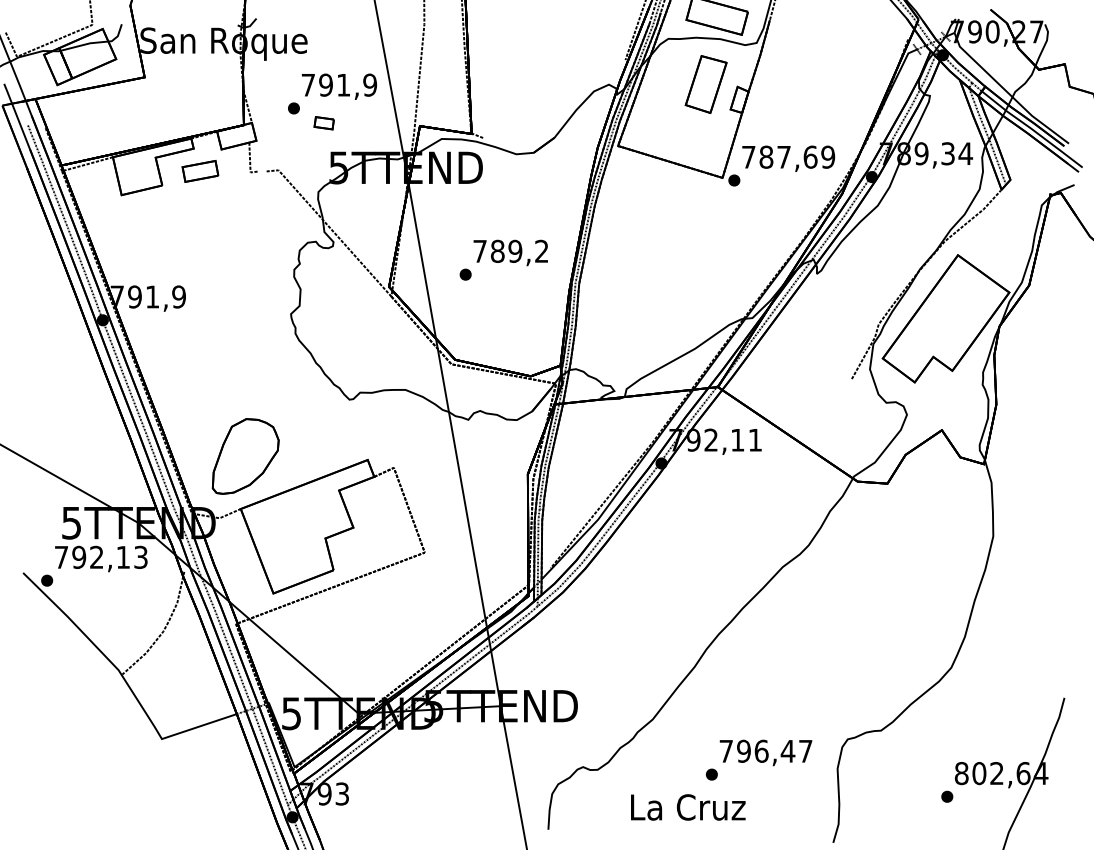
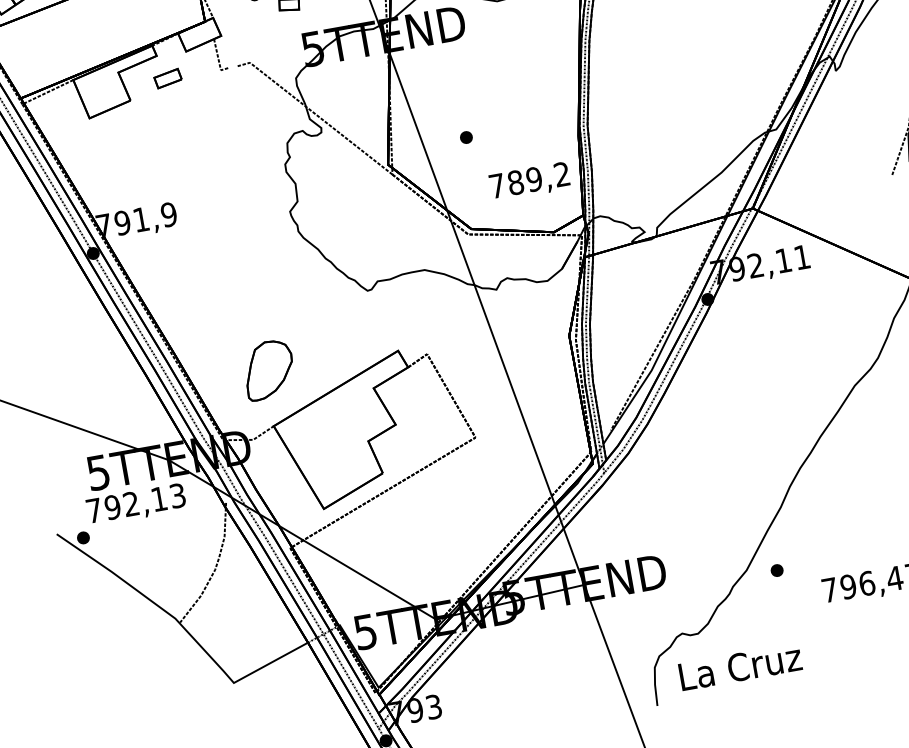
part: (200, 171) -> (168, 78), size x0.7
text: (510, 252) -> (529, 181), moved
part: (245, 456) -> (268, 370), size x0.7
part: (711, 774) -> (776, 570), moved
text: (688, 807) -> (740, 667), moved

